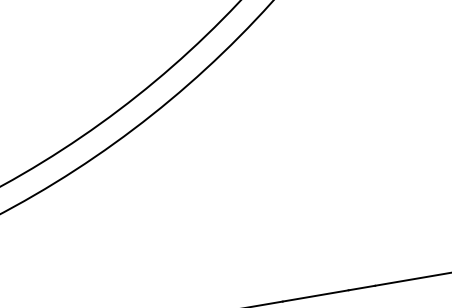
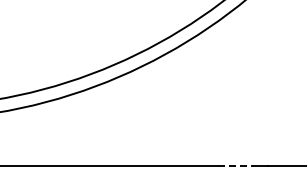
line: (317, 295) -> (236, 165), solid -> dashed

